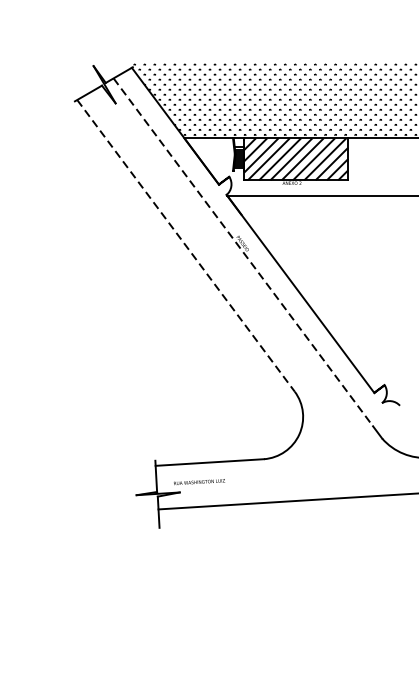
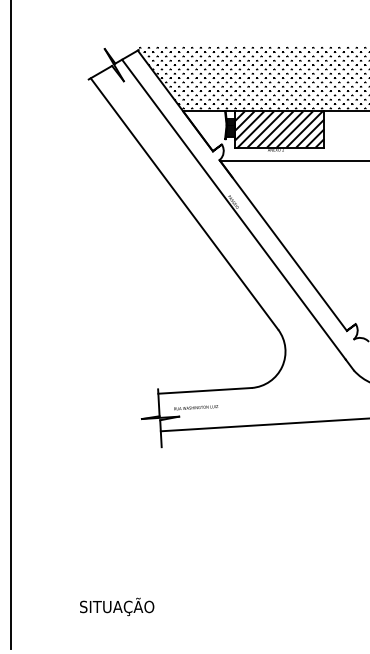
line: (185, 246) -> (184, 204), dashed -> solid
line: (243, 253) -> (234, 210), dashed -> solid

